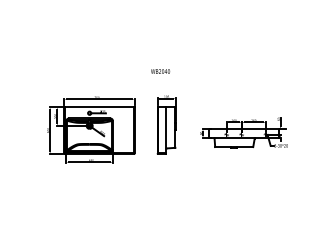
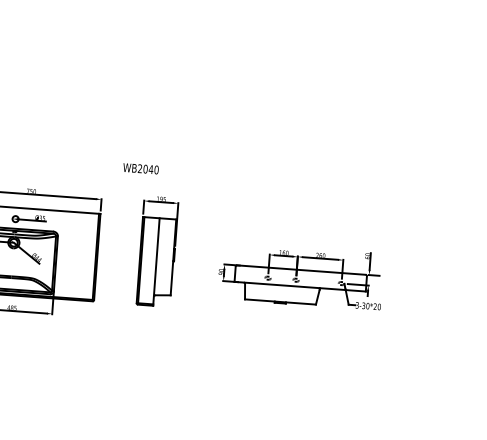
text: (160, 71) -> (140, 168), moved

